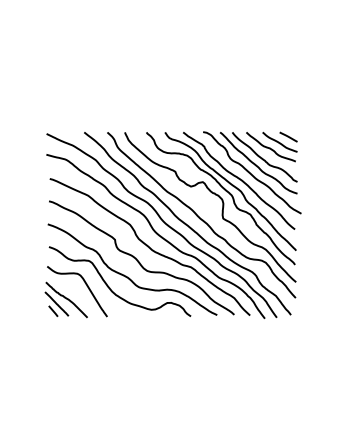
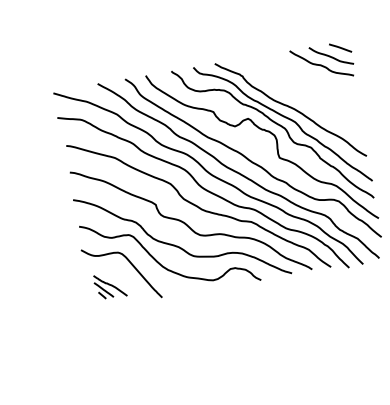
part: (252, 172) -> (304, 97), removed
part: (65, 299) -> (109, 285), size x0.6

